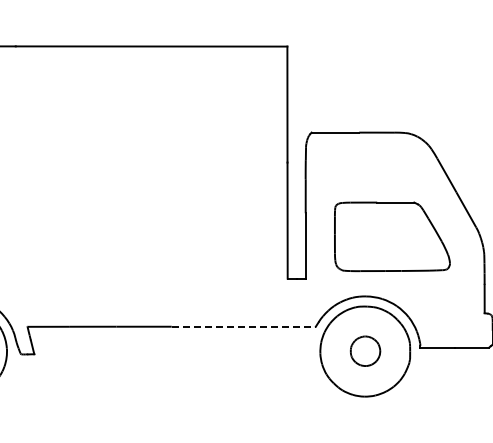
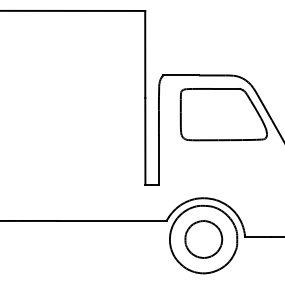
part: (392, 236) -> (223, 114), moved
line: (244, 326) -> (113, 220), dashed -> solid
part: (365, 350) -> (203, 238), size x1.67

